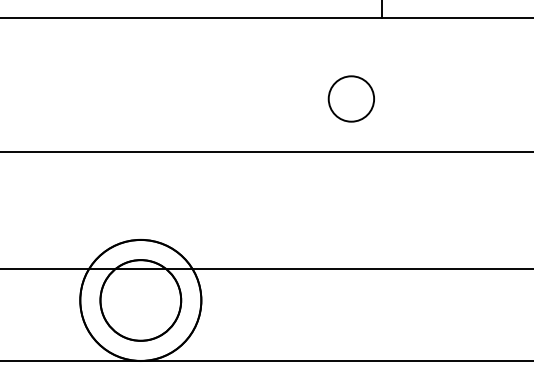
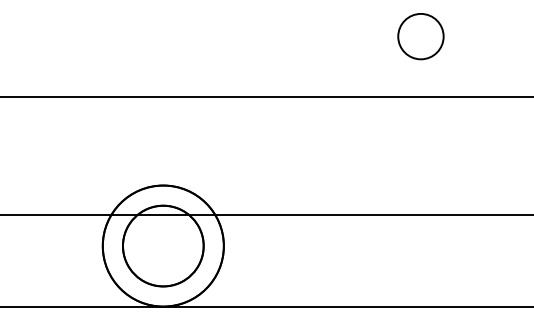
circle: (350, 98) -> (420, 36), moved

